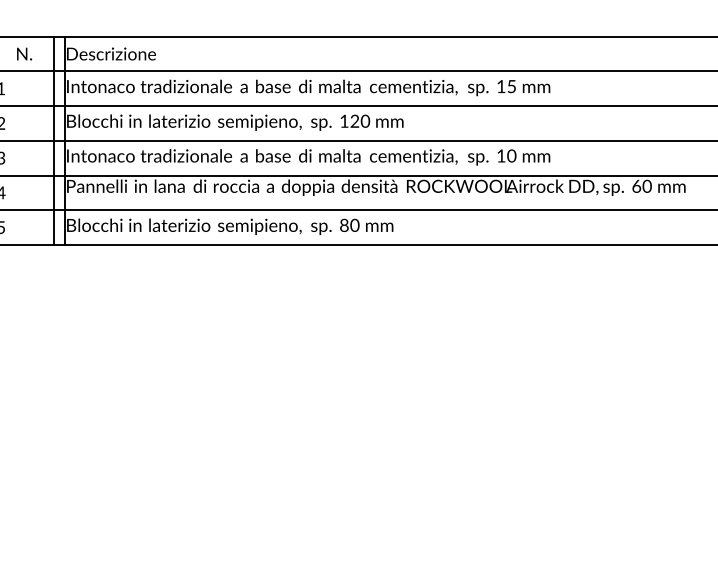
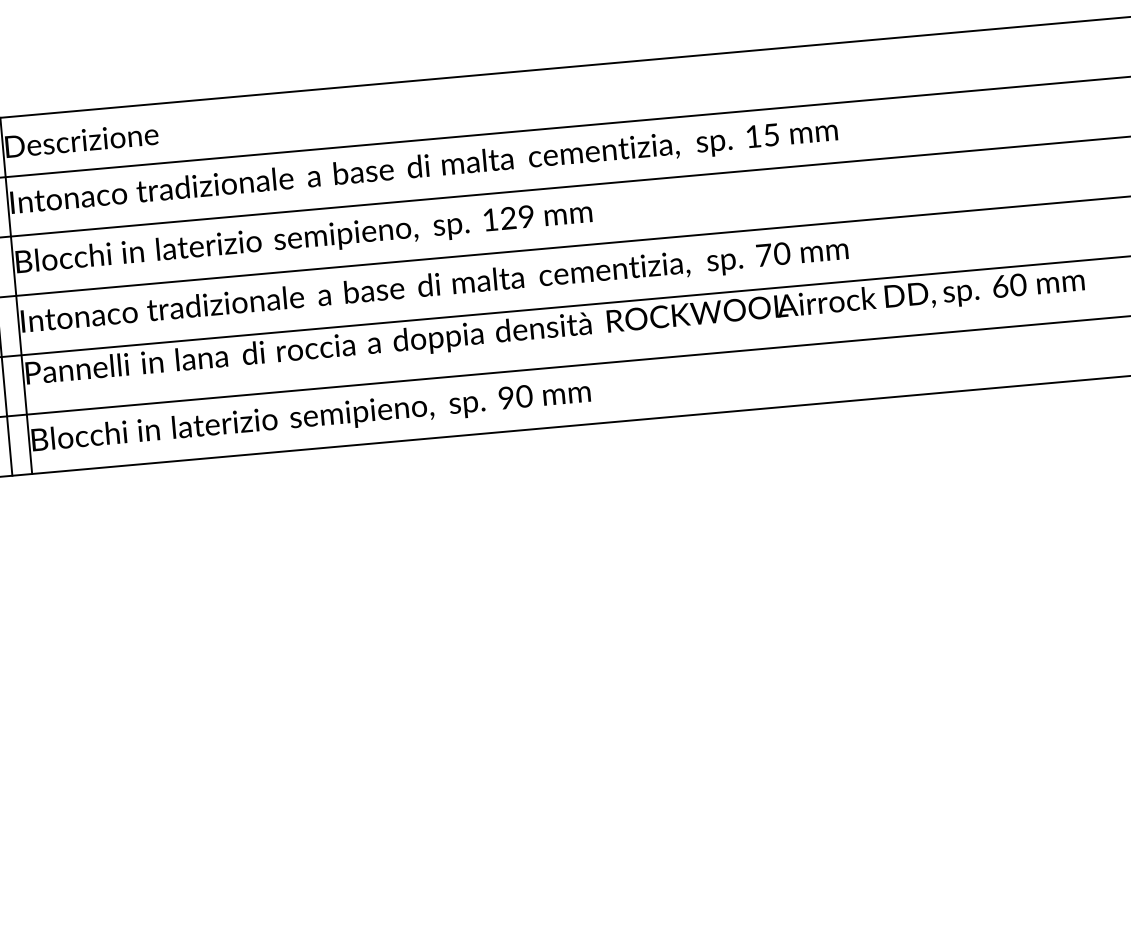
text: (365, 121) -> (526, 217), 120 -> 129
text: (501, 155) -> (764, 254), 10 -> 70
text: (344, 225) -> (506, 398), 80 -> 90

